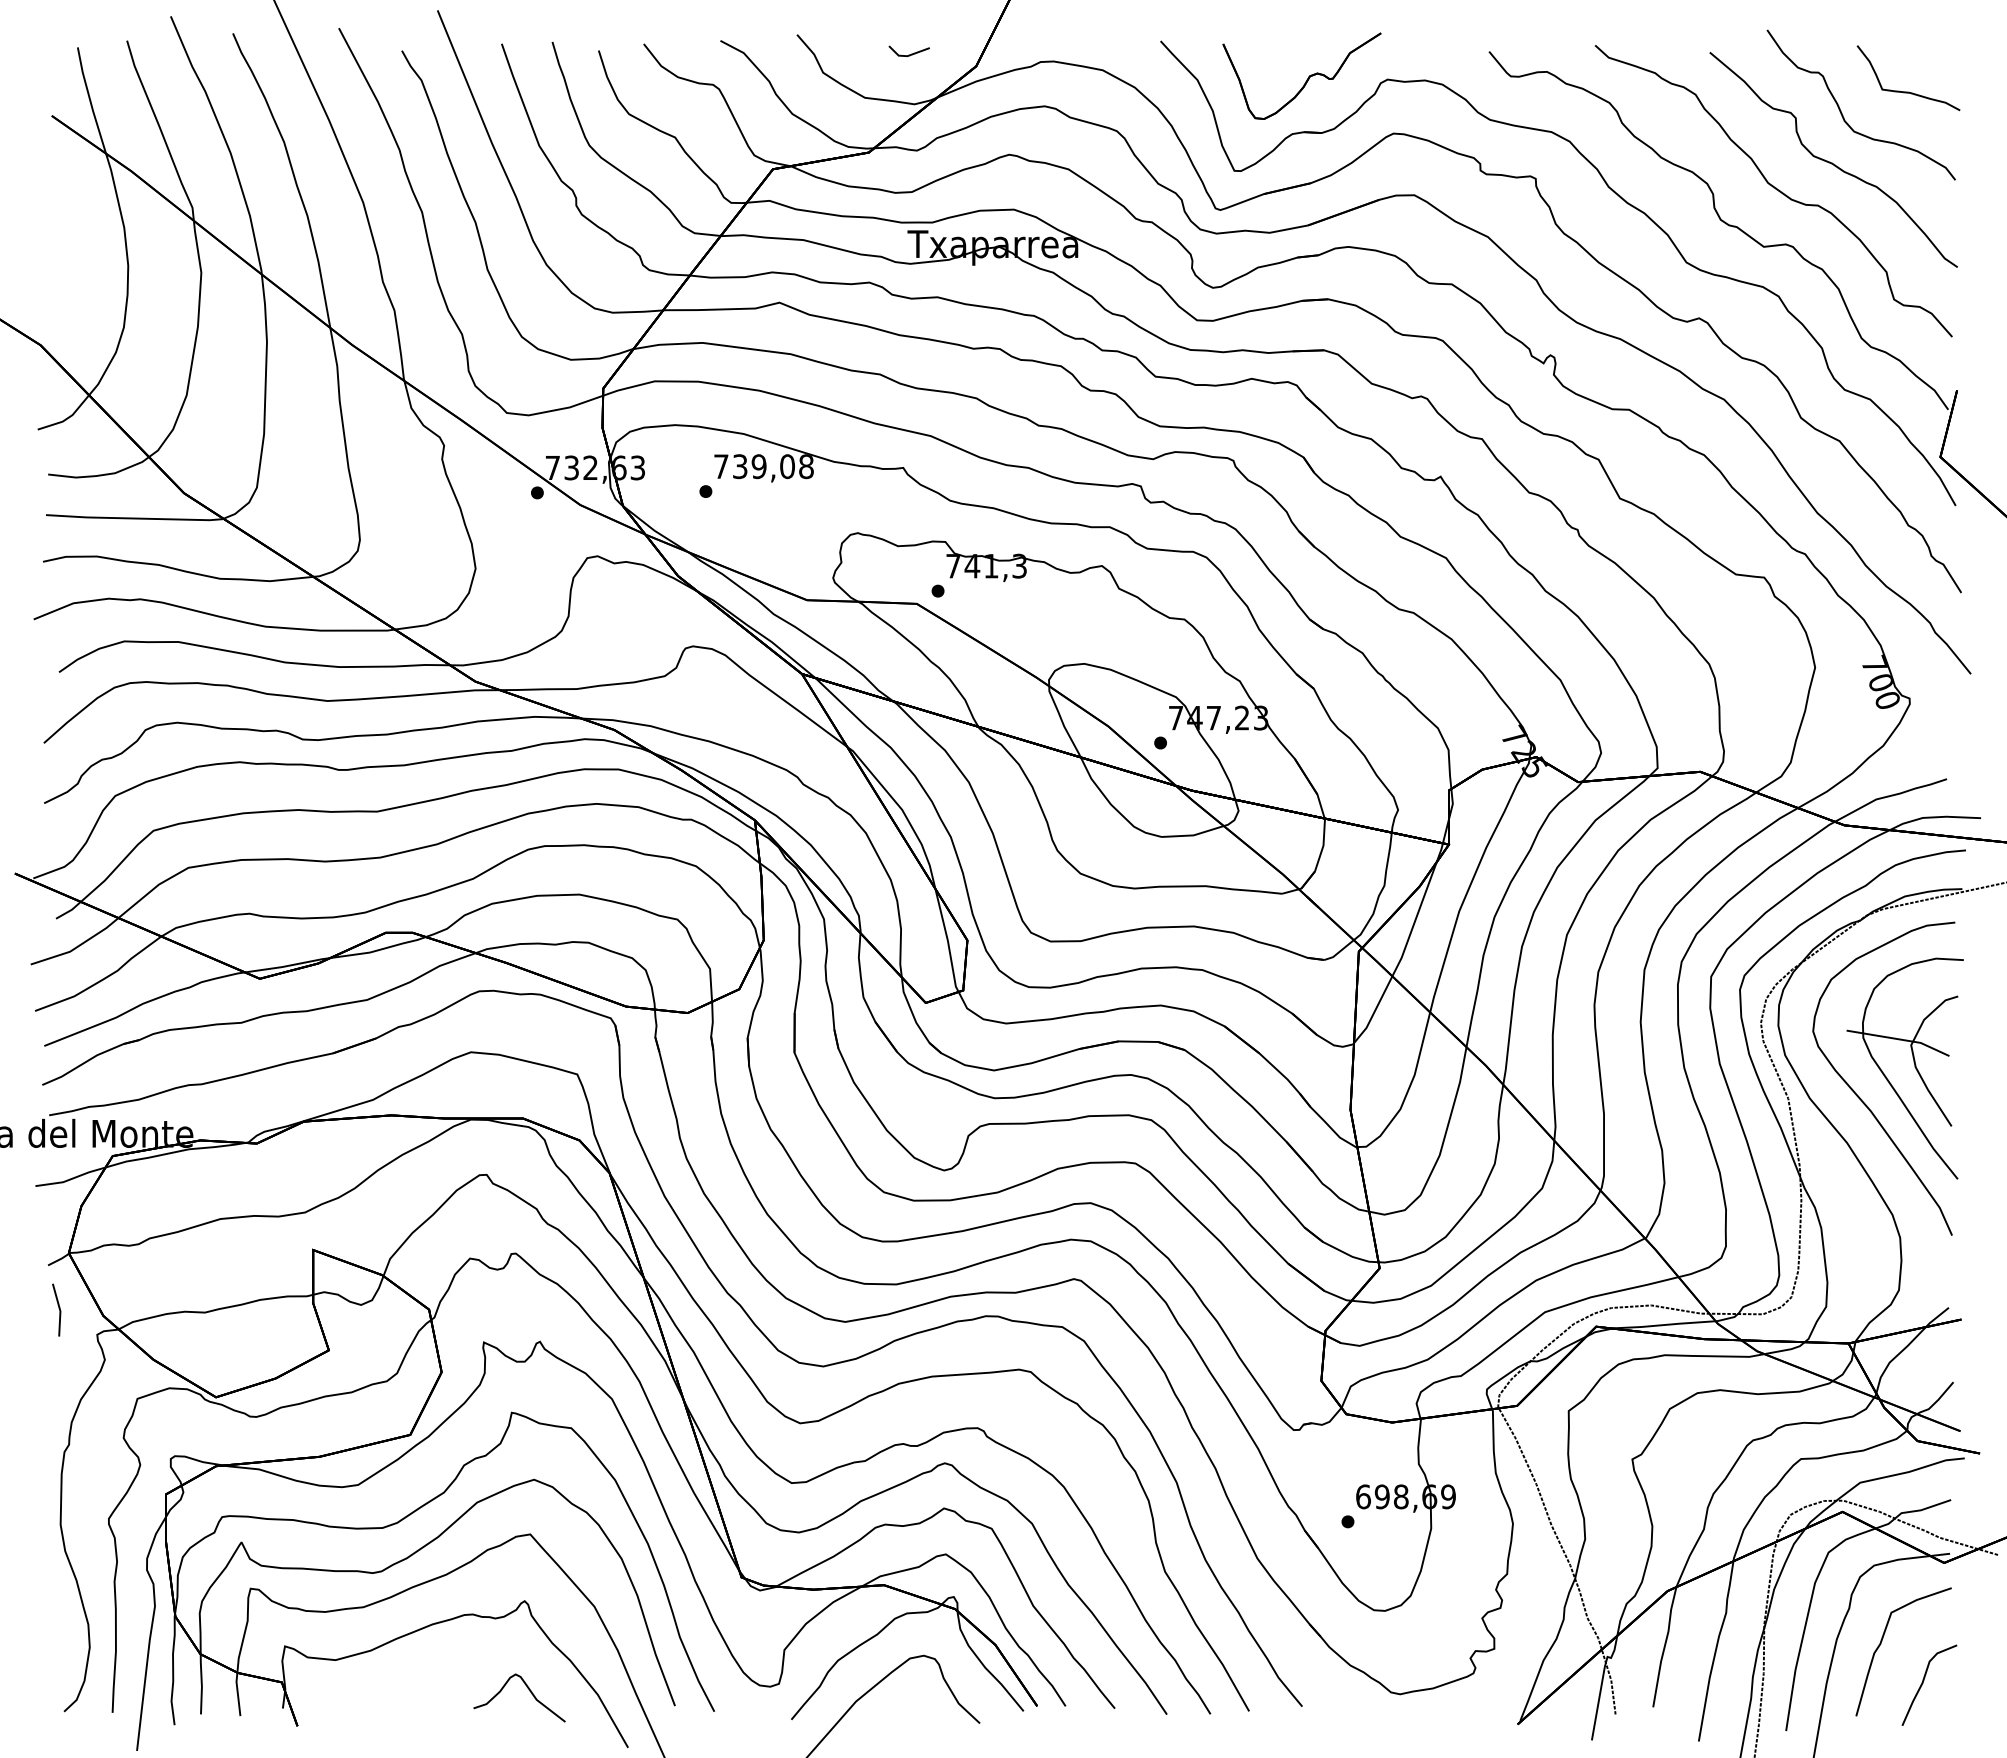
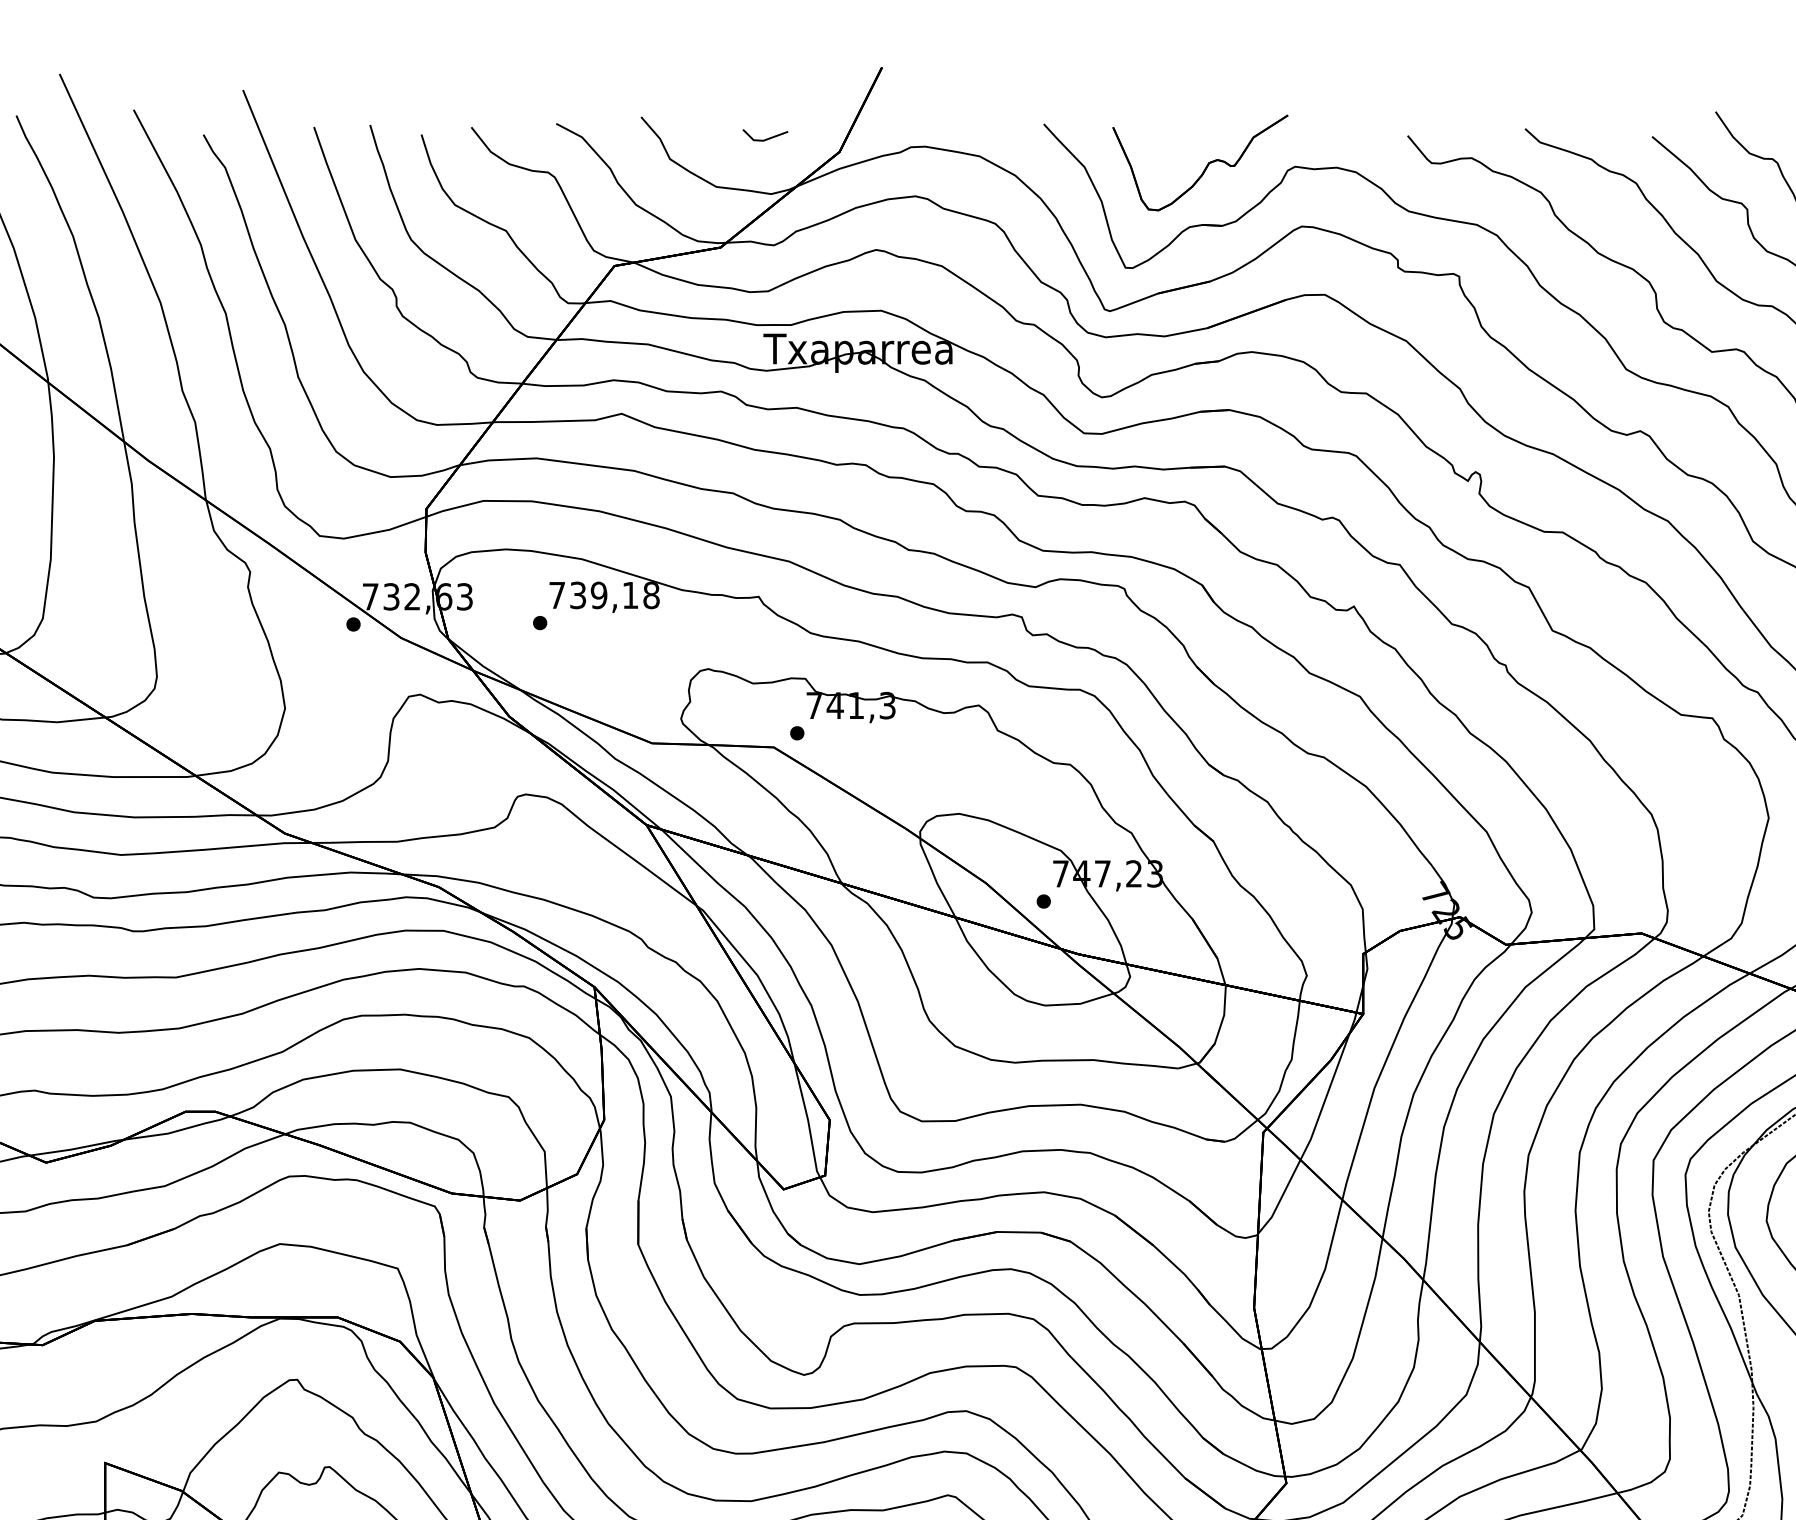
text: (787, 466) -> (630, 595), 739,08 -> 739,18

